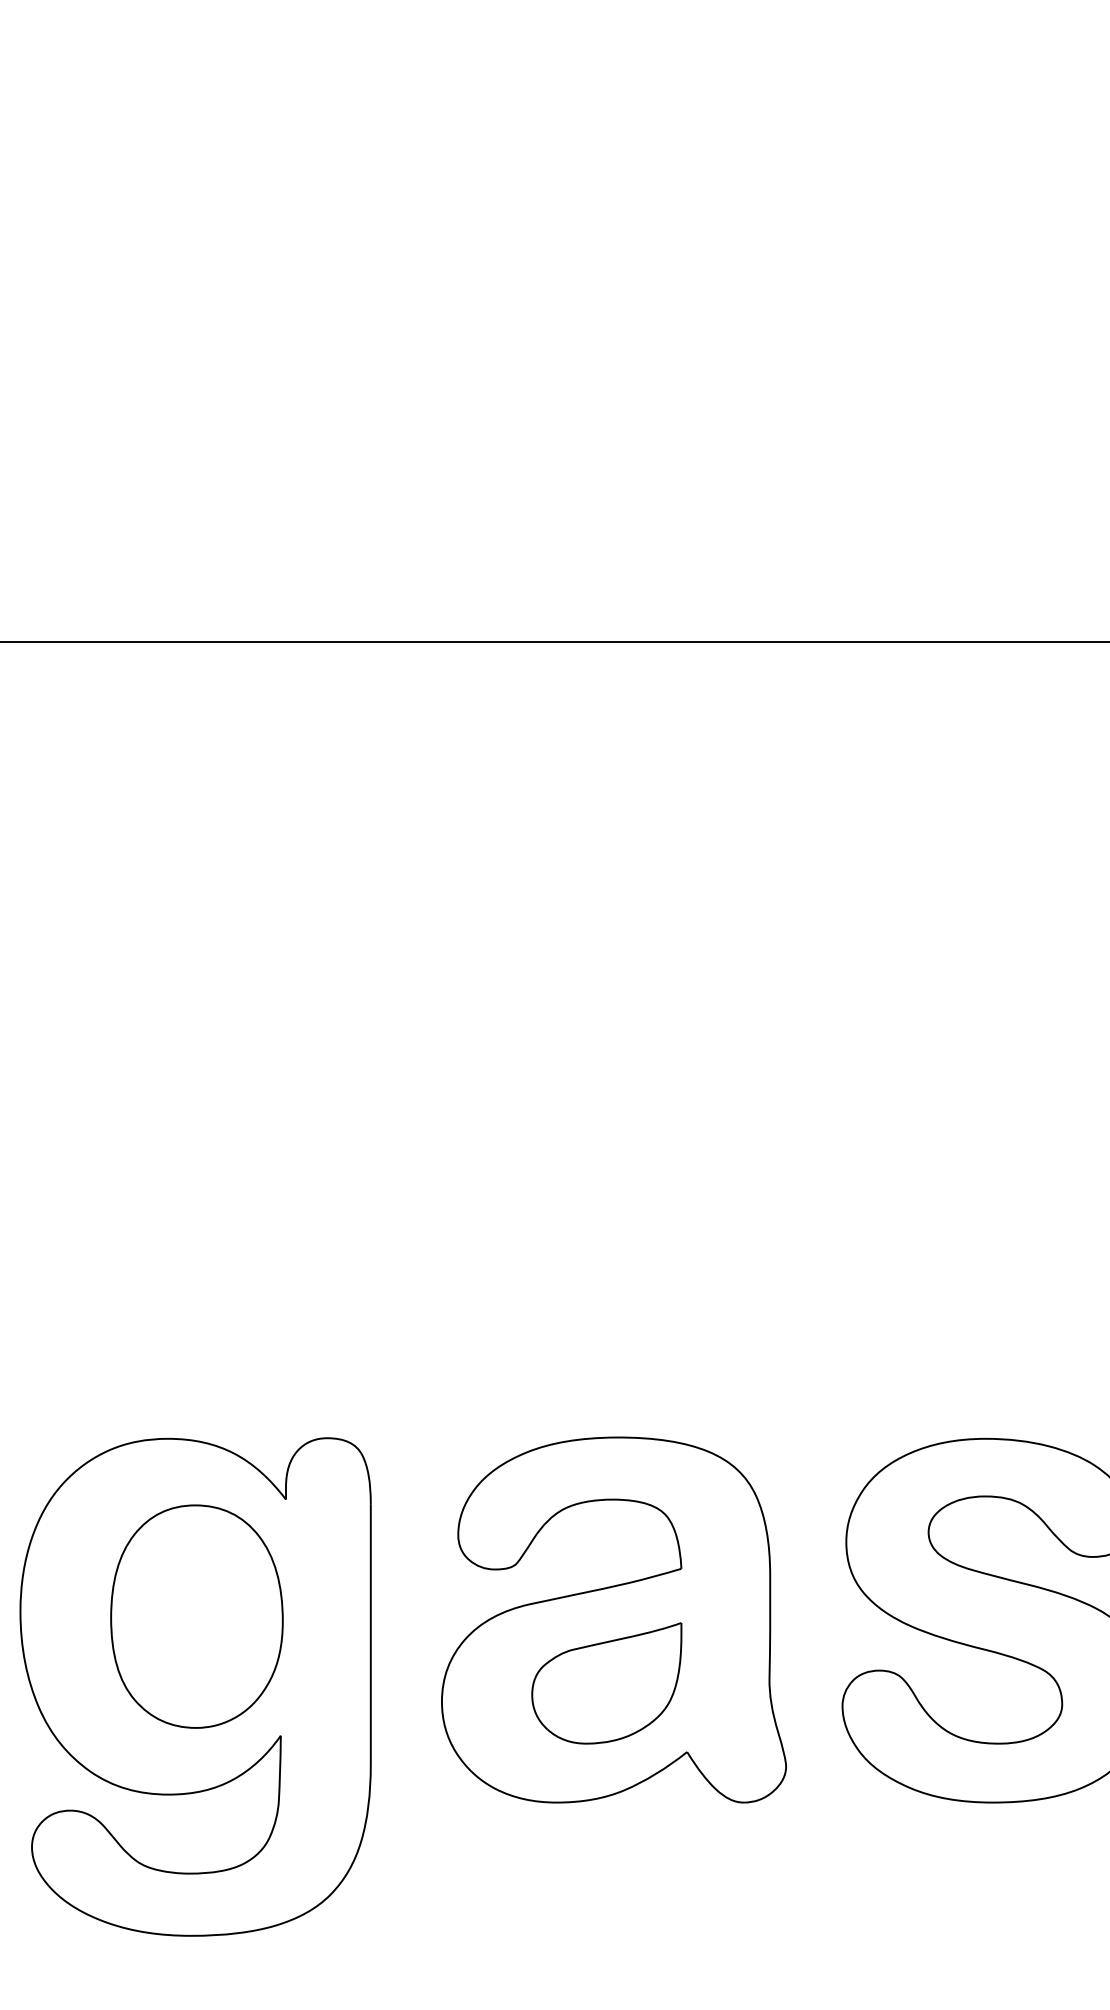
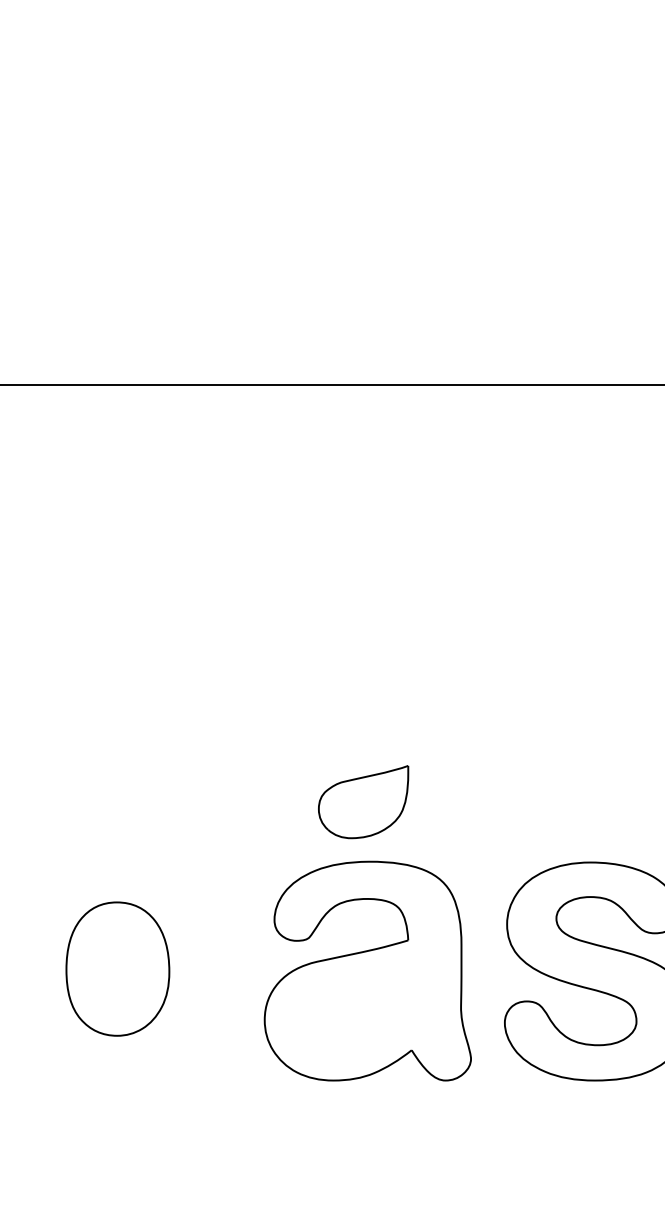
part: (606, 1684) -> (363, 802), moved
part: (194, 1687) -> (116, 1011), removed

